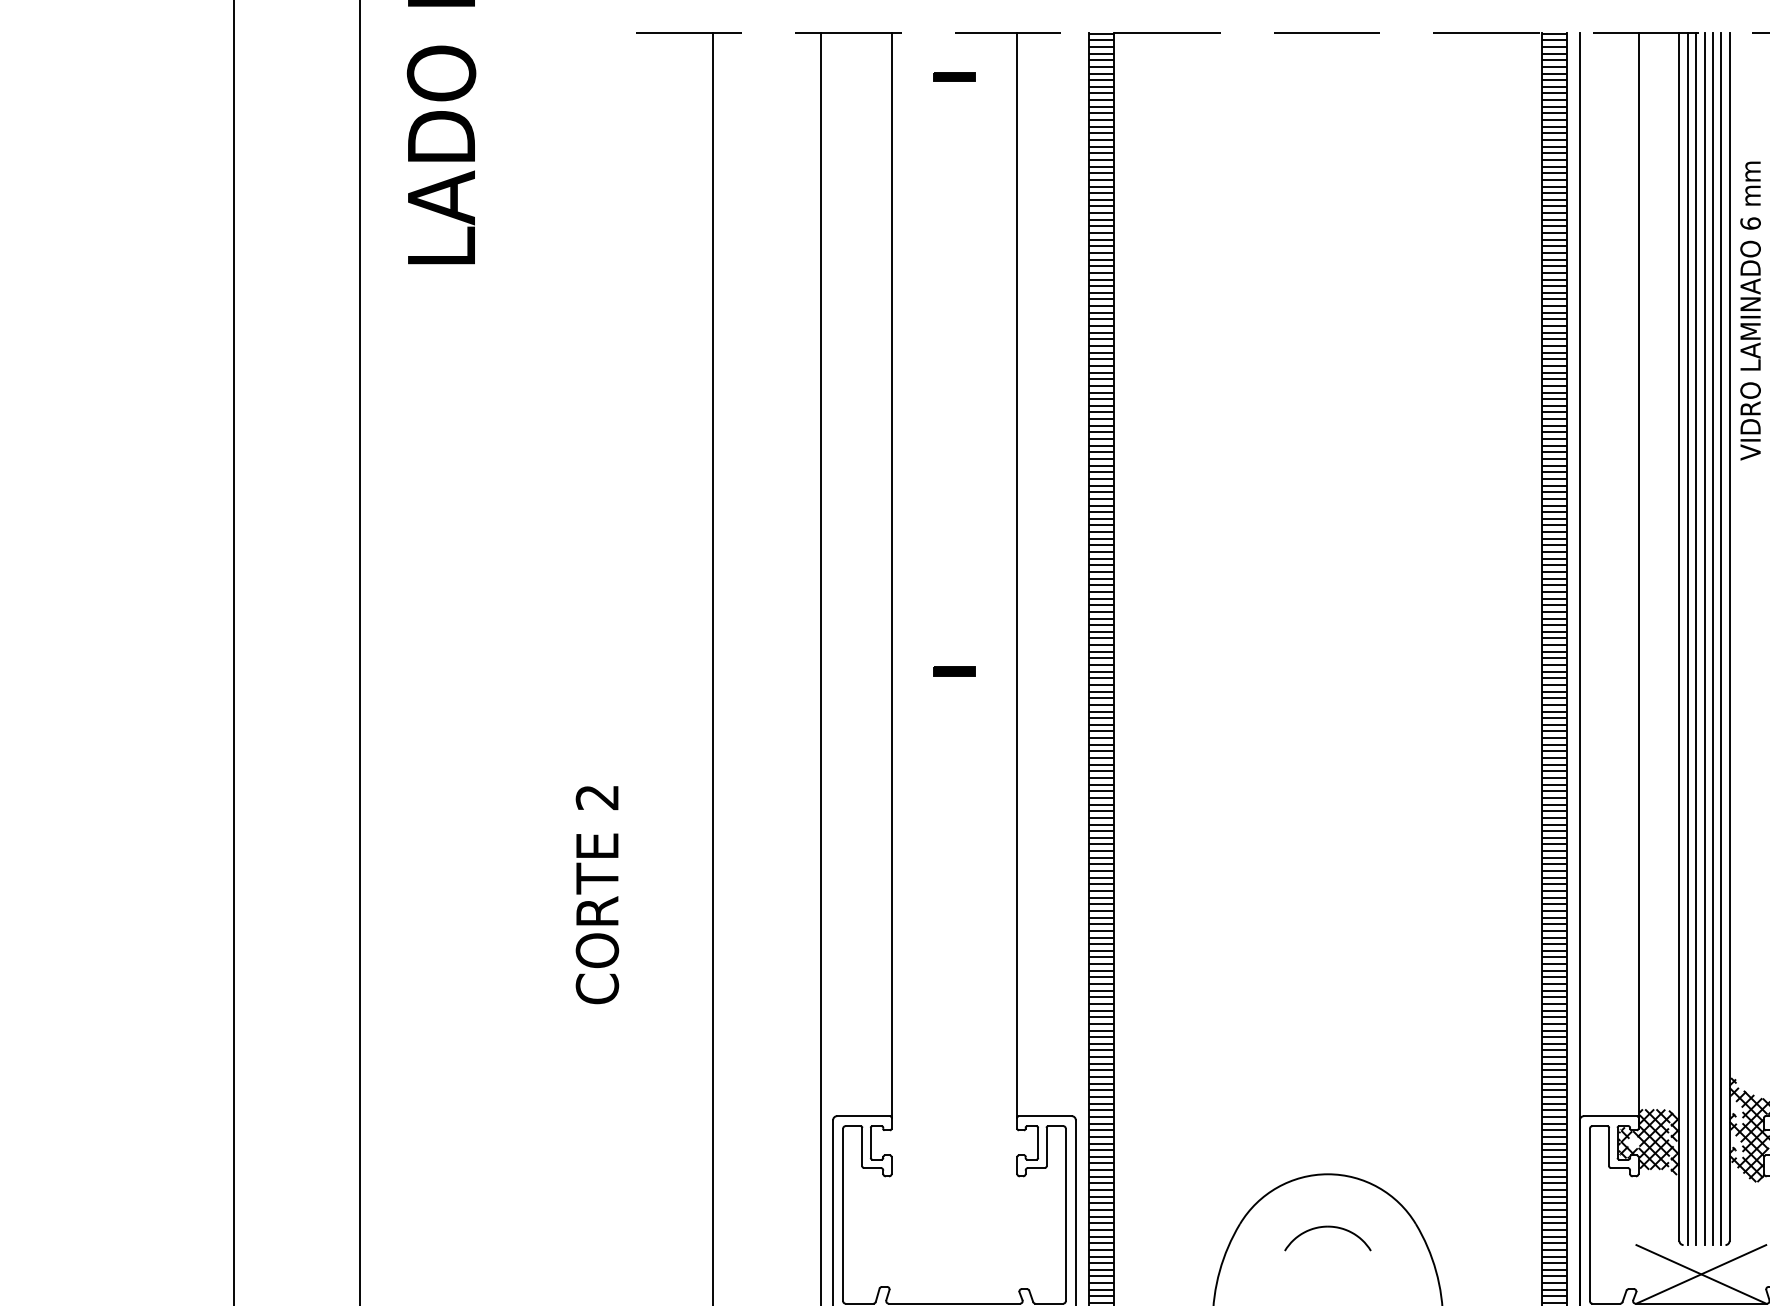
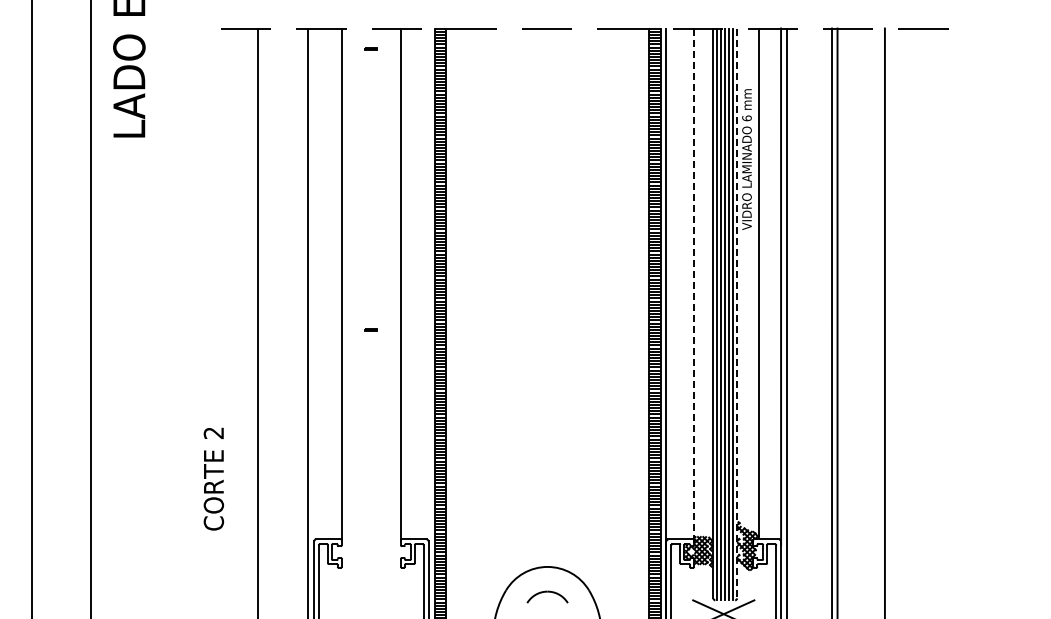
part: (952, 75) -> (370, 48), size x0.6
line: (1639, 579) -> (694, 286), solid -> dashed
line: (1730, 637) -> (737, 313), solid -> dashed
part: (952, 671) -> (370, 329), size x0.6
text: (596, 893) -> (213, 478), moved

